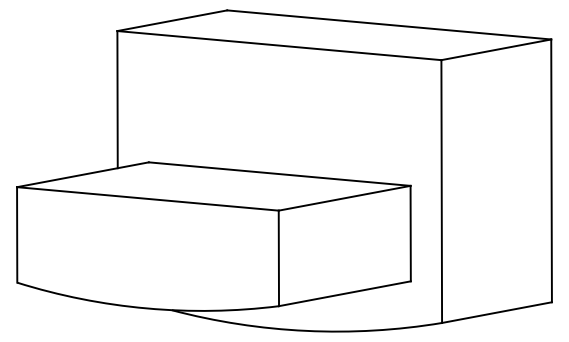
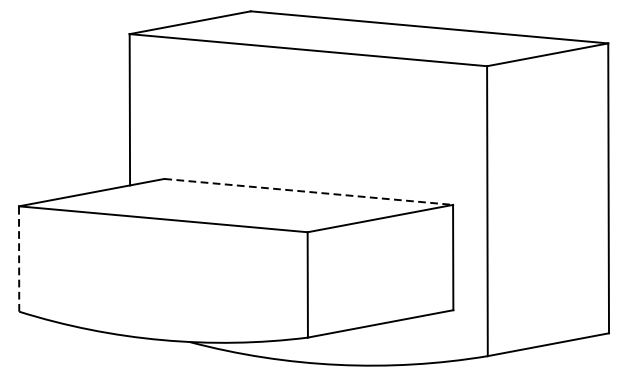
line: (280, 174) -> (309, 192), solid -> dashed
line: (17, 234) -> (19, 258), solid -> dashed

